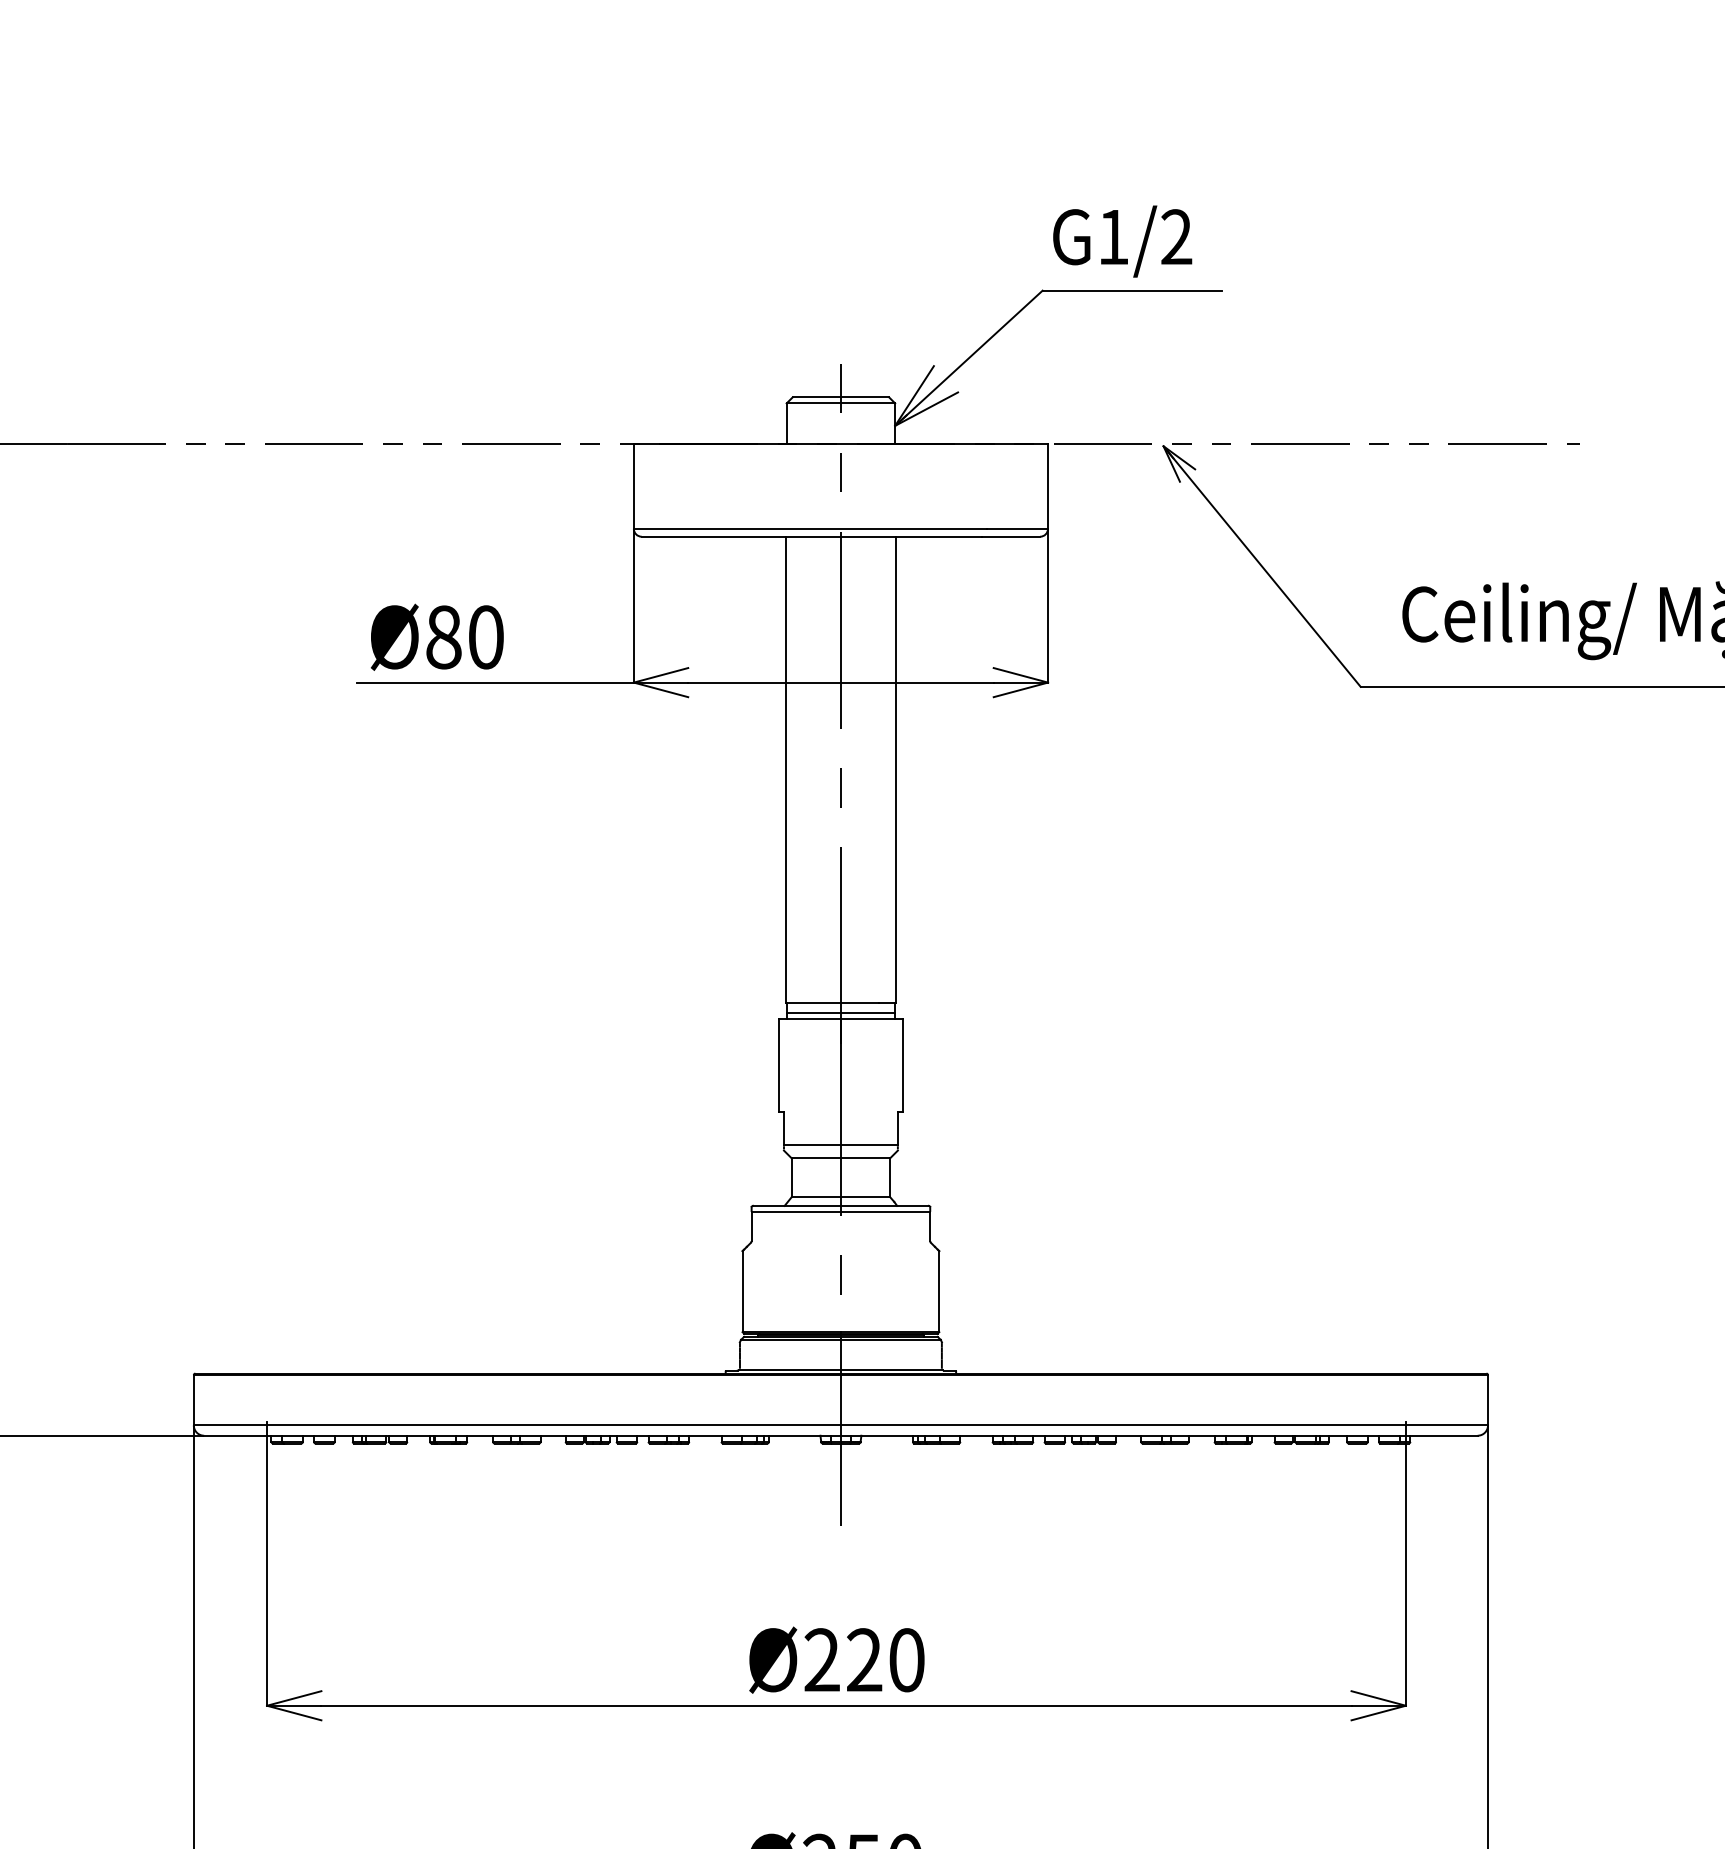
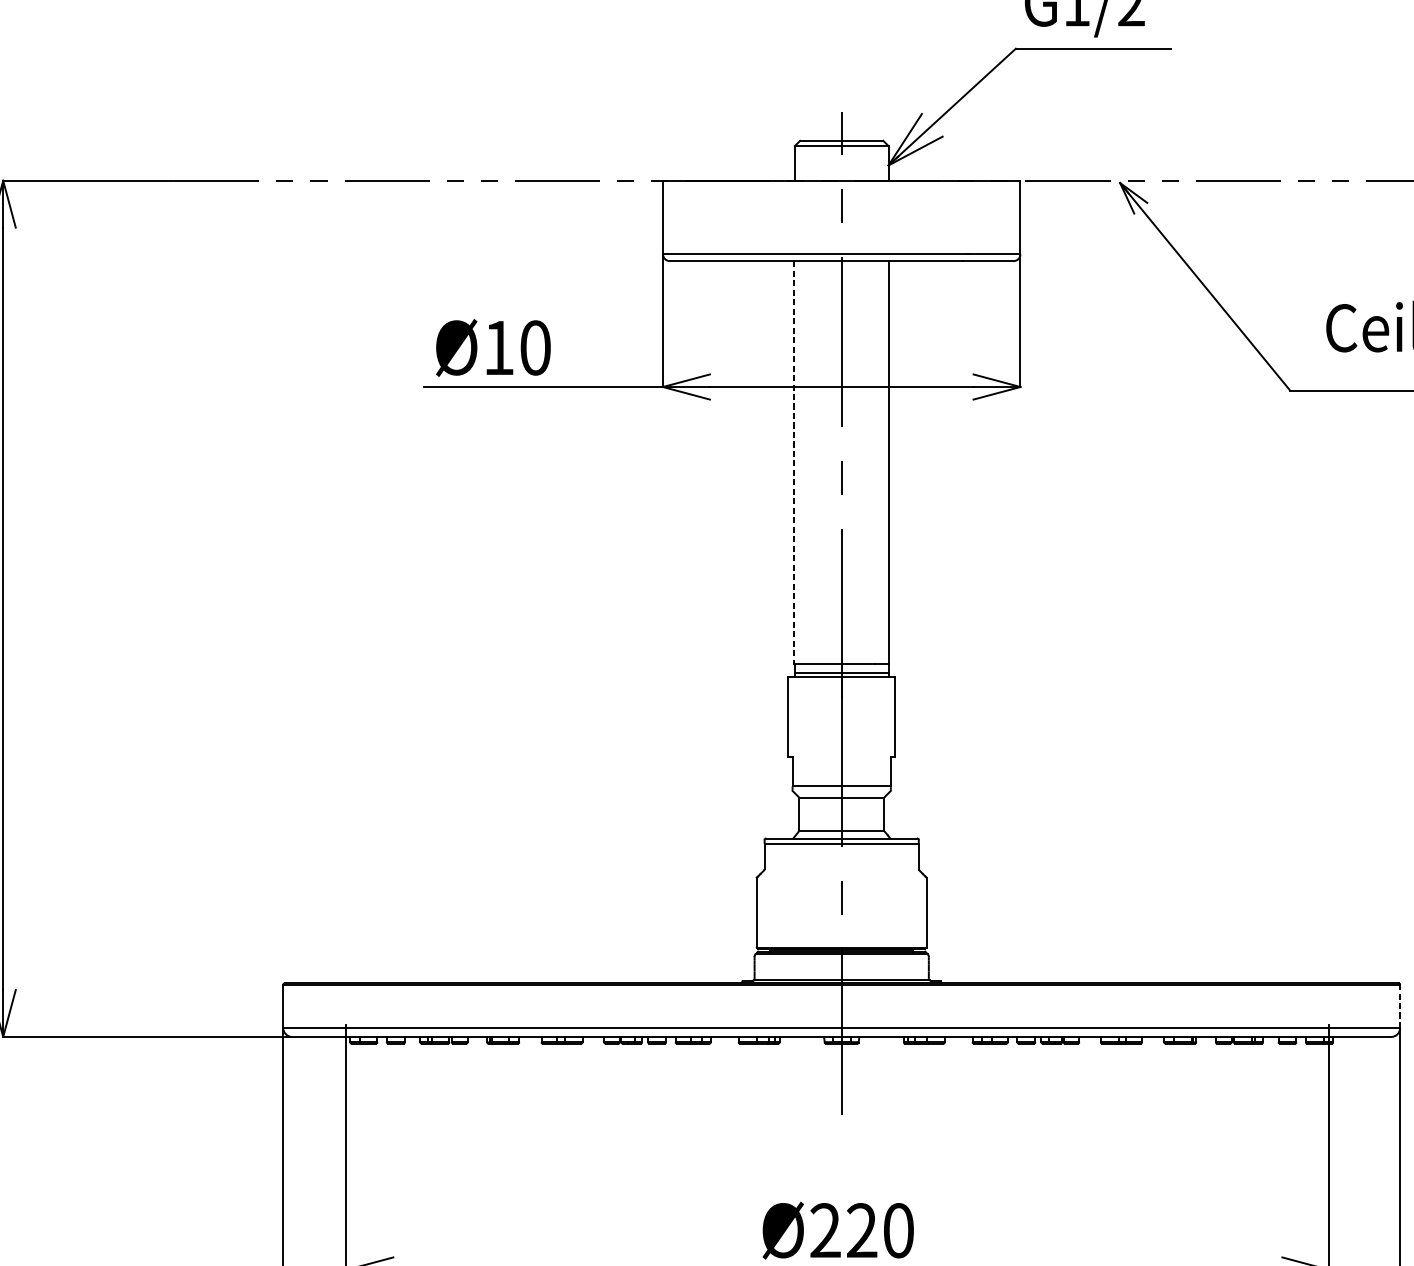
text: (443, 637) -> (498, 348), Ø80 -> Ø10
line: (786, 770) -> (794, 462), solid -> dashed
line: (1488, 1399) -> (1400, 1005), solid -> dashed

